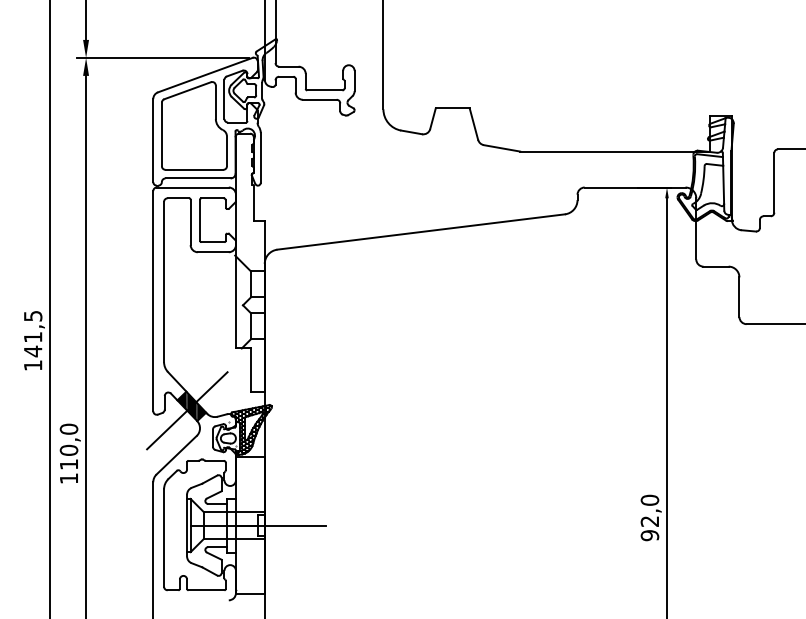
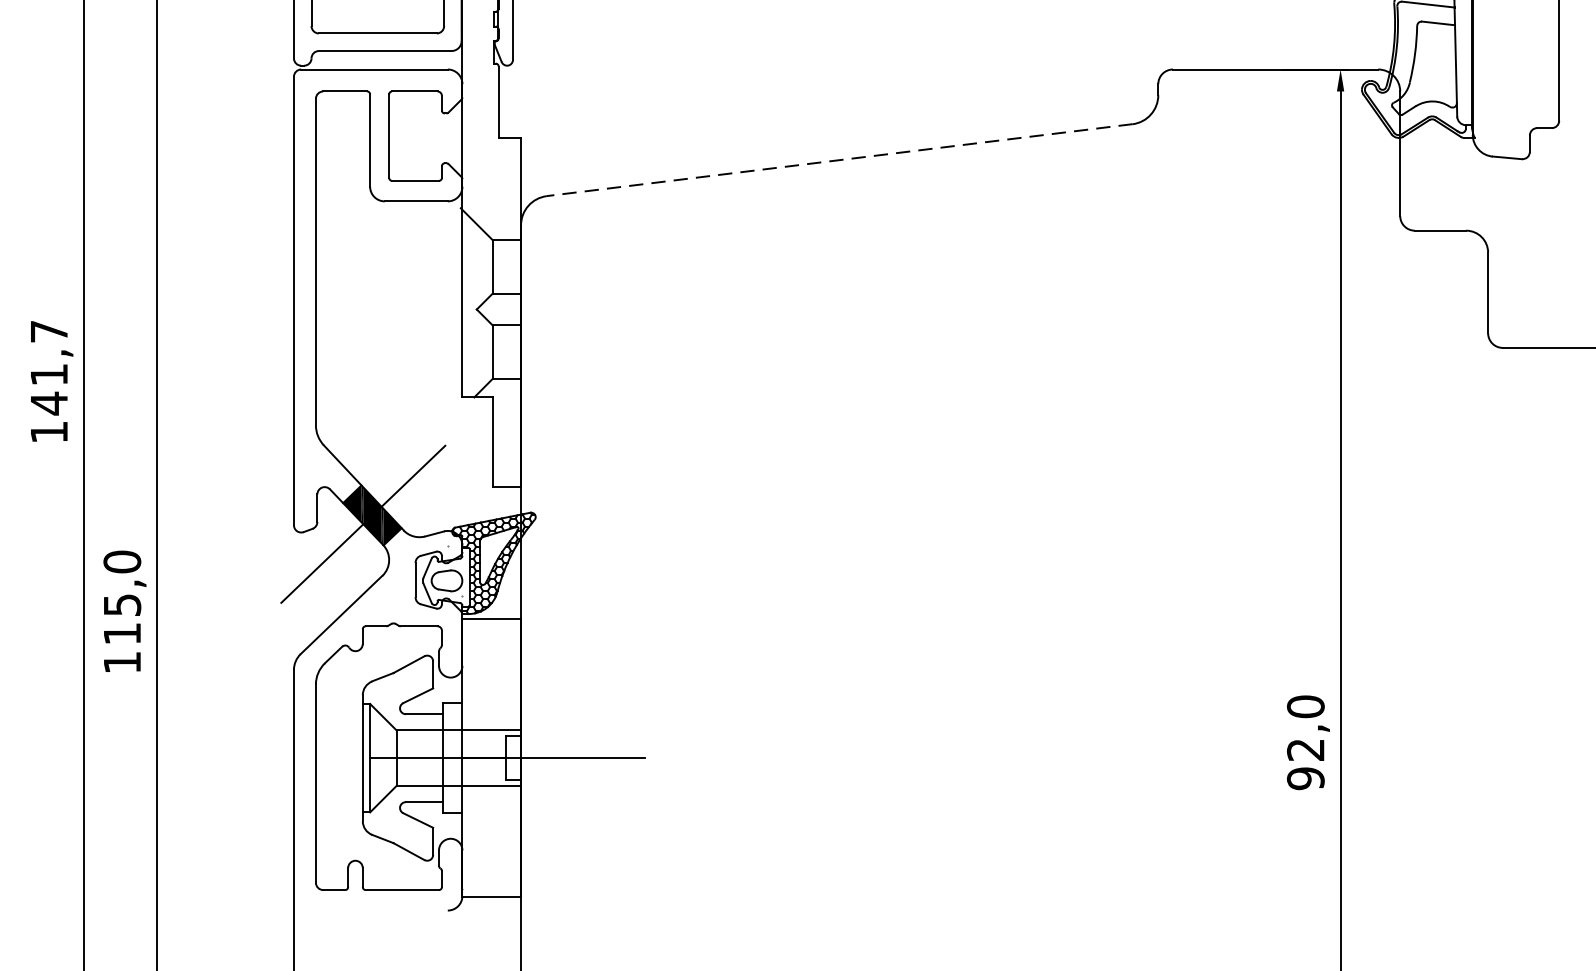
line: (421, 232) -> (840, 161), solid -> dashed
text: (33, 316) -> (49, 332), 141,5 -> 141,7
text: (68, 449) -> (121, 603), 110,0 -> 115,0

